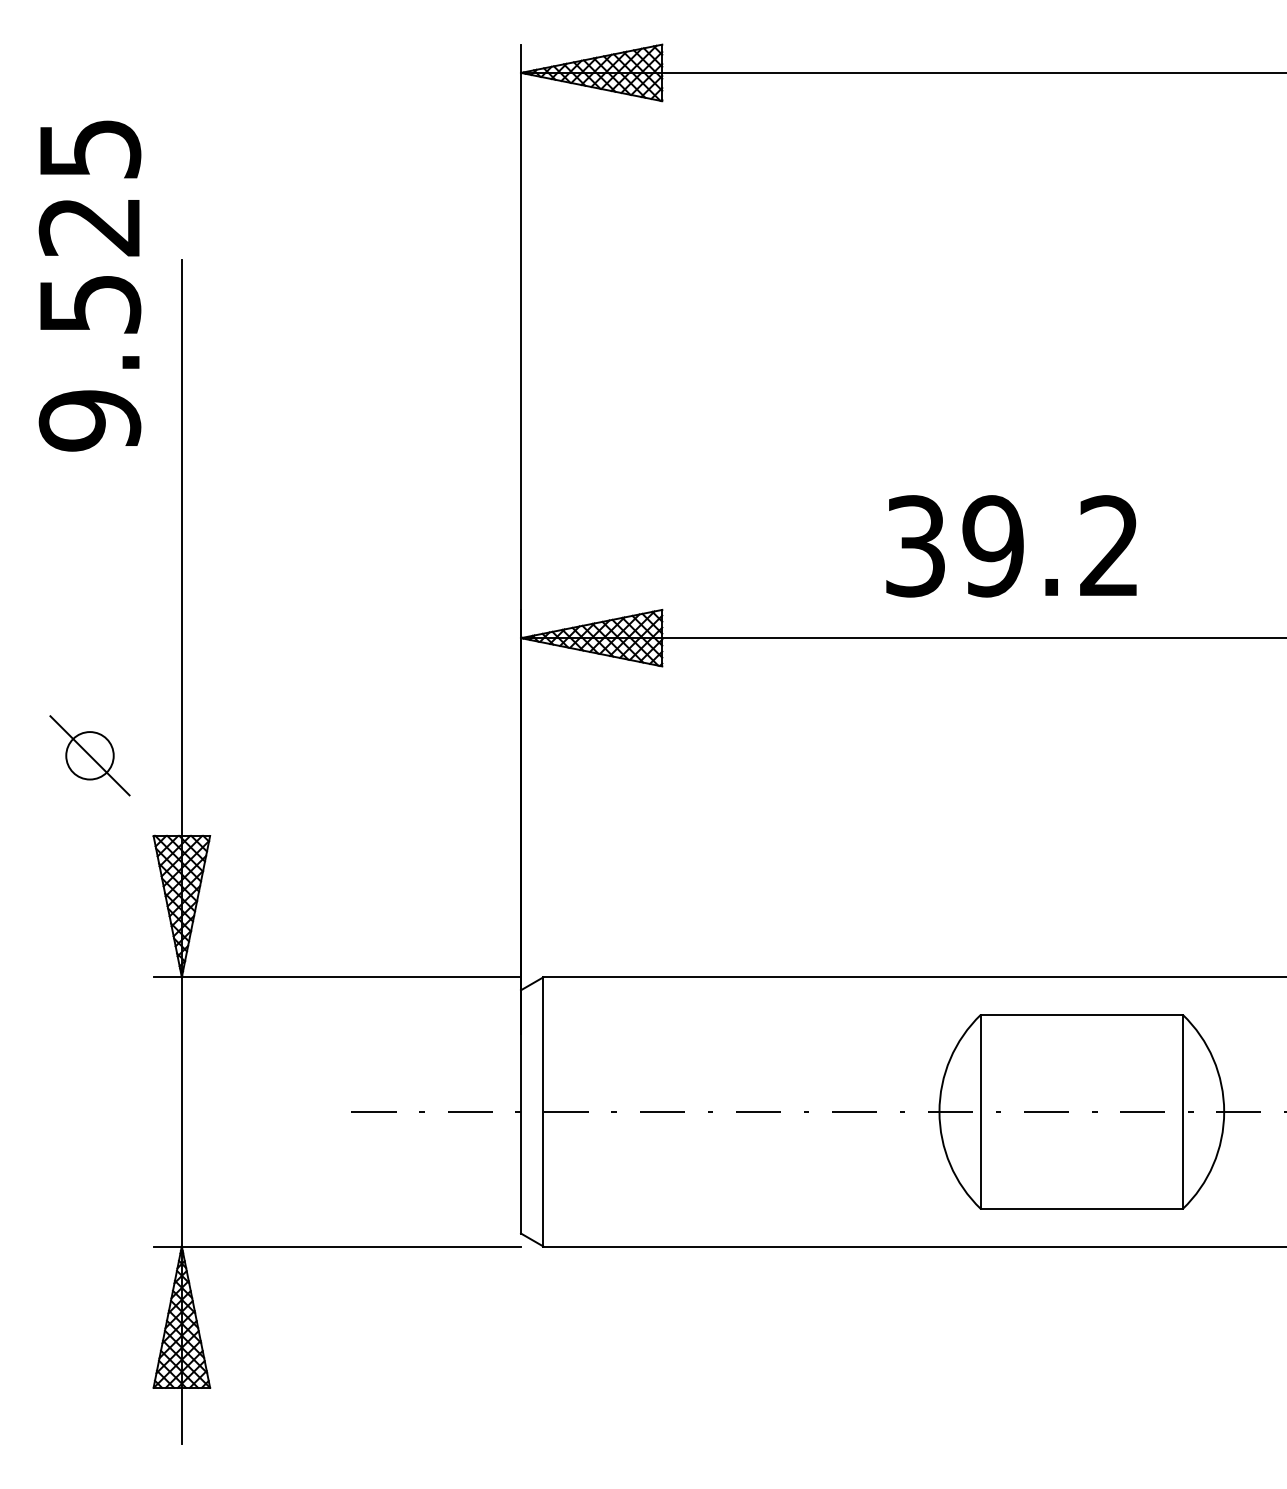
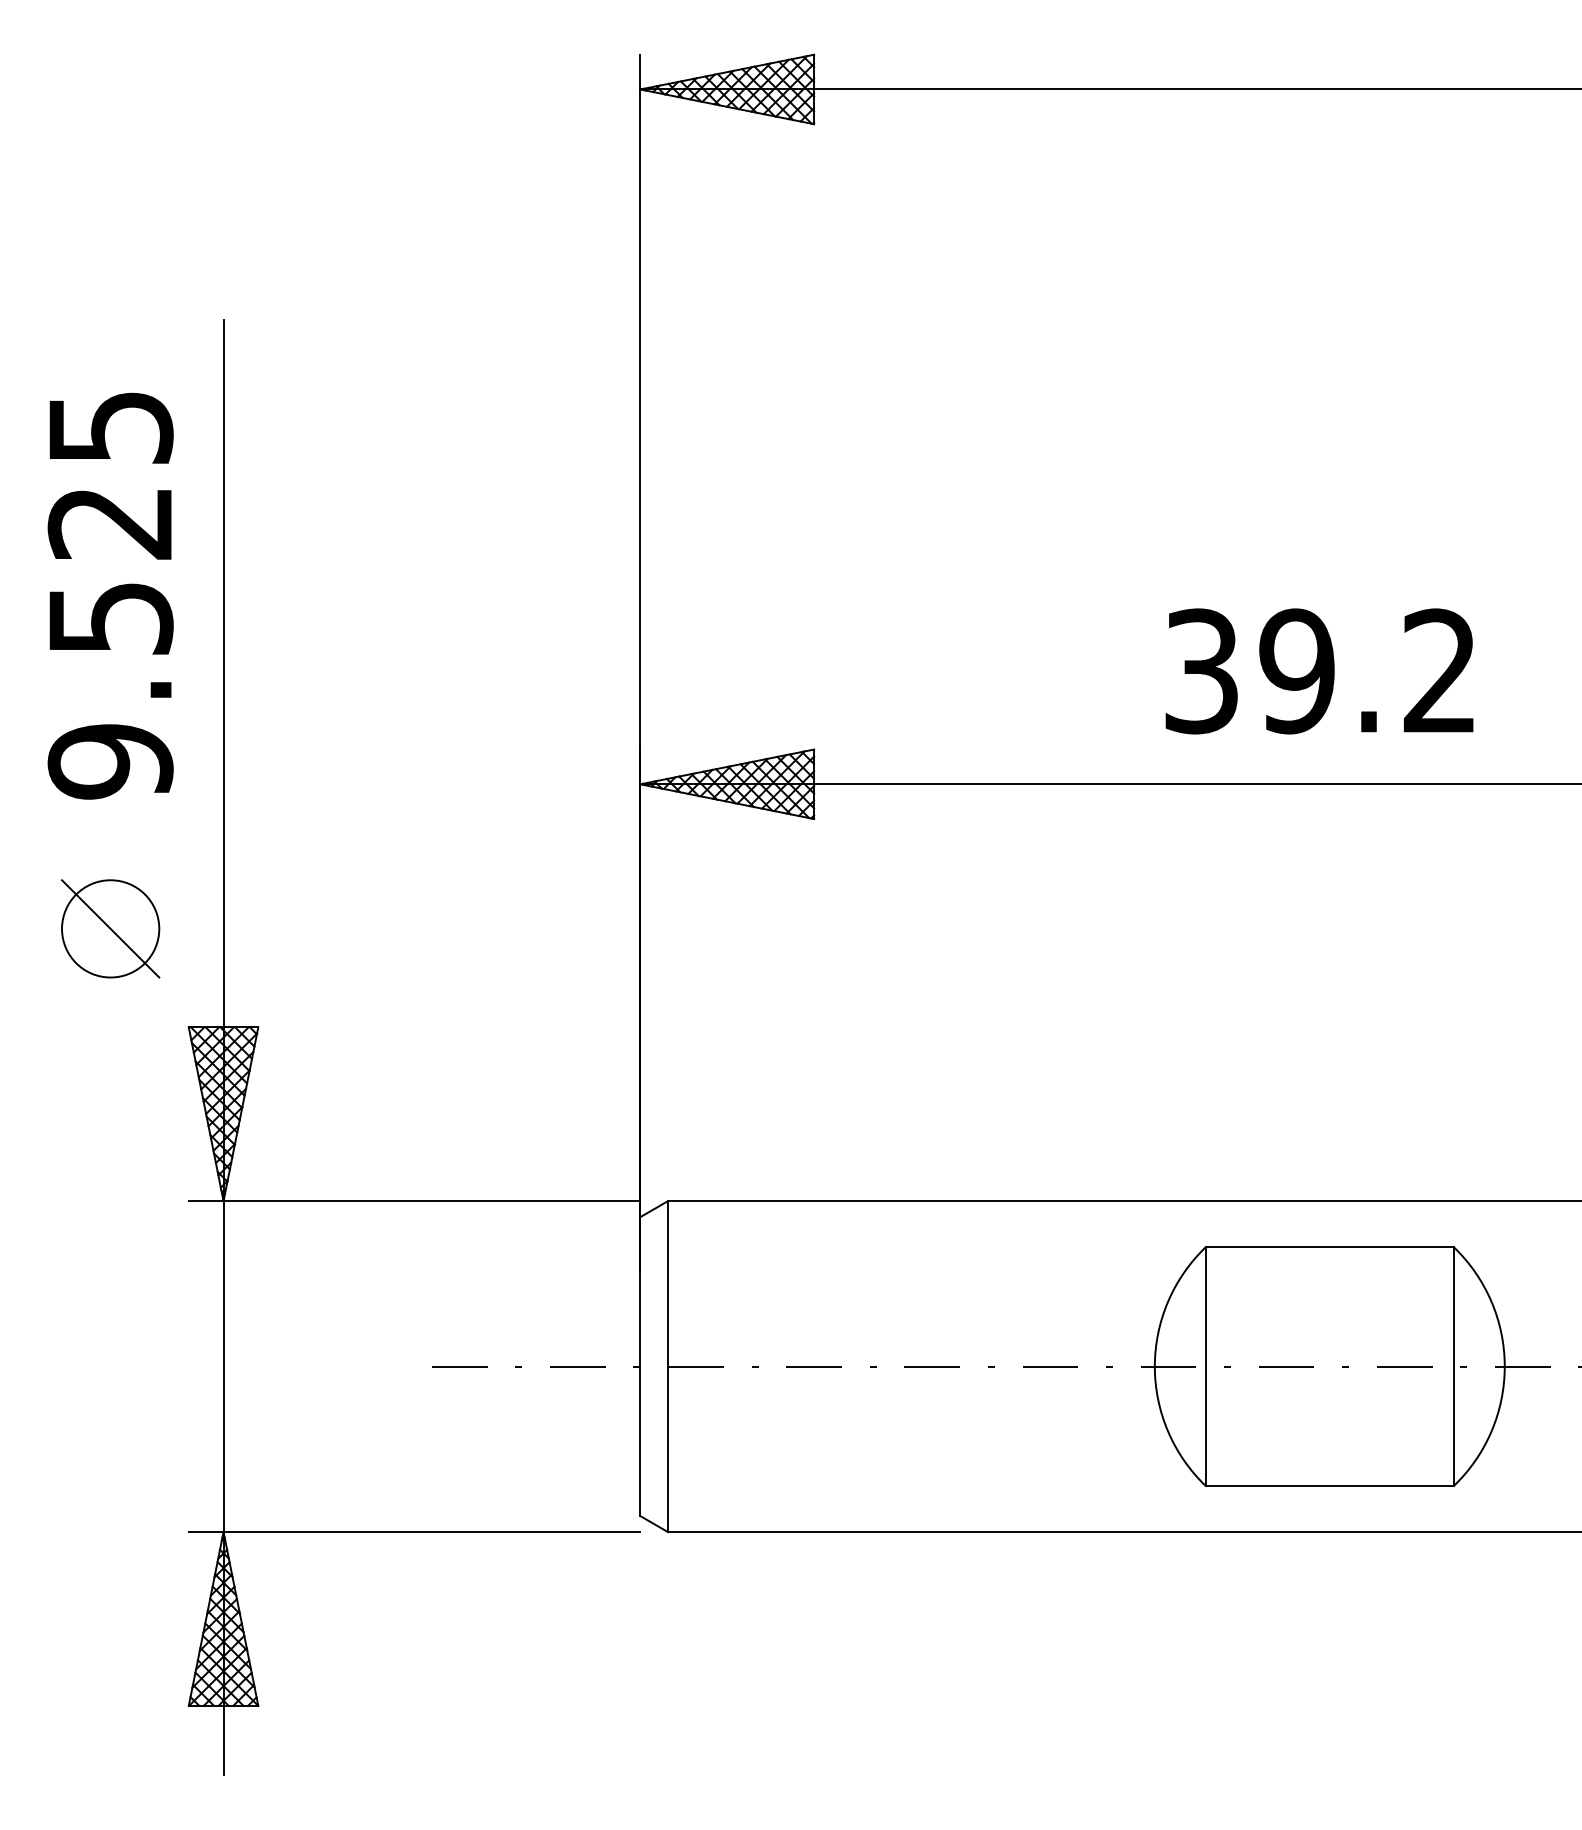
text: (89, 285) -> (110, 595), moved
text: (1011, 546) -> (1319, 671), moved
circle: (89, 755) -> (110, 928), size x1.67

